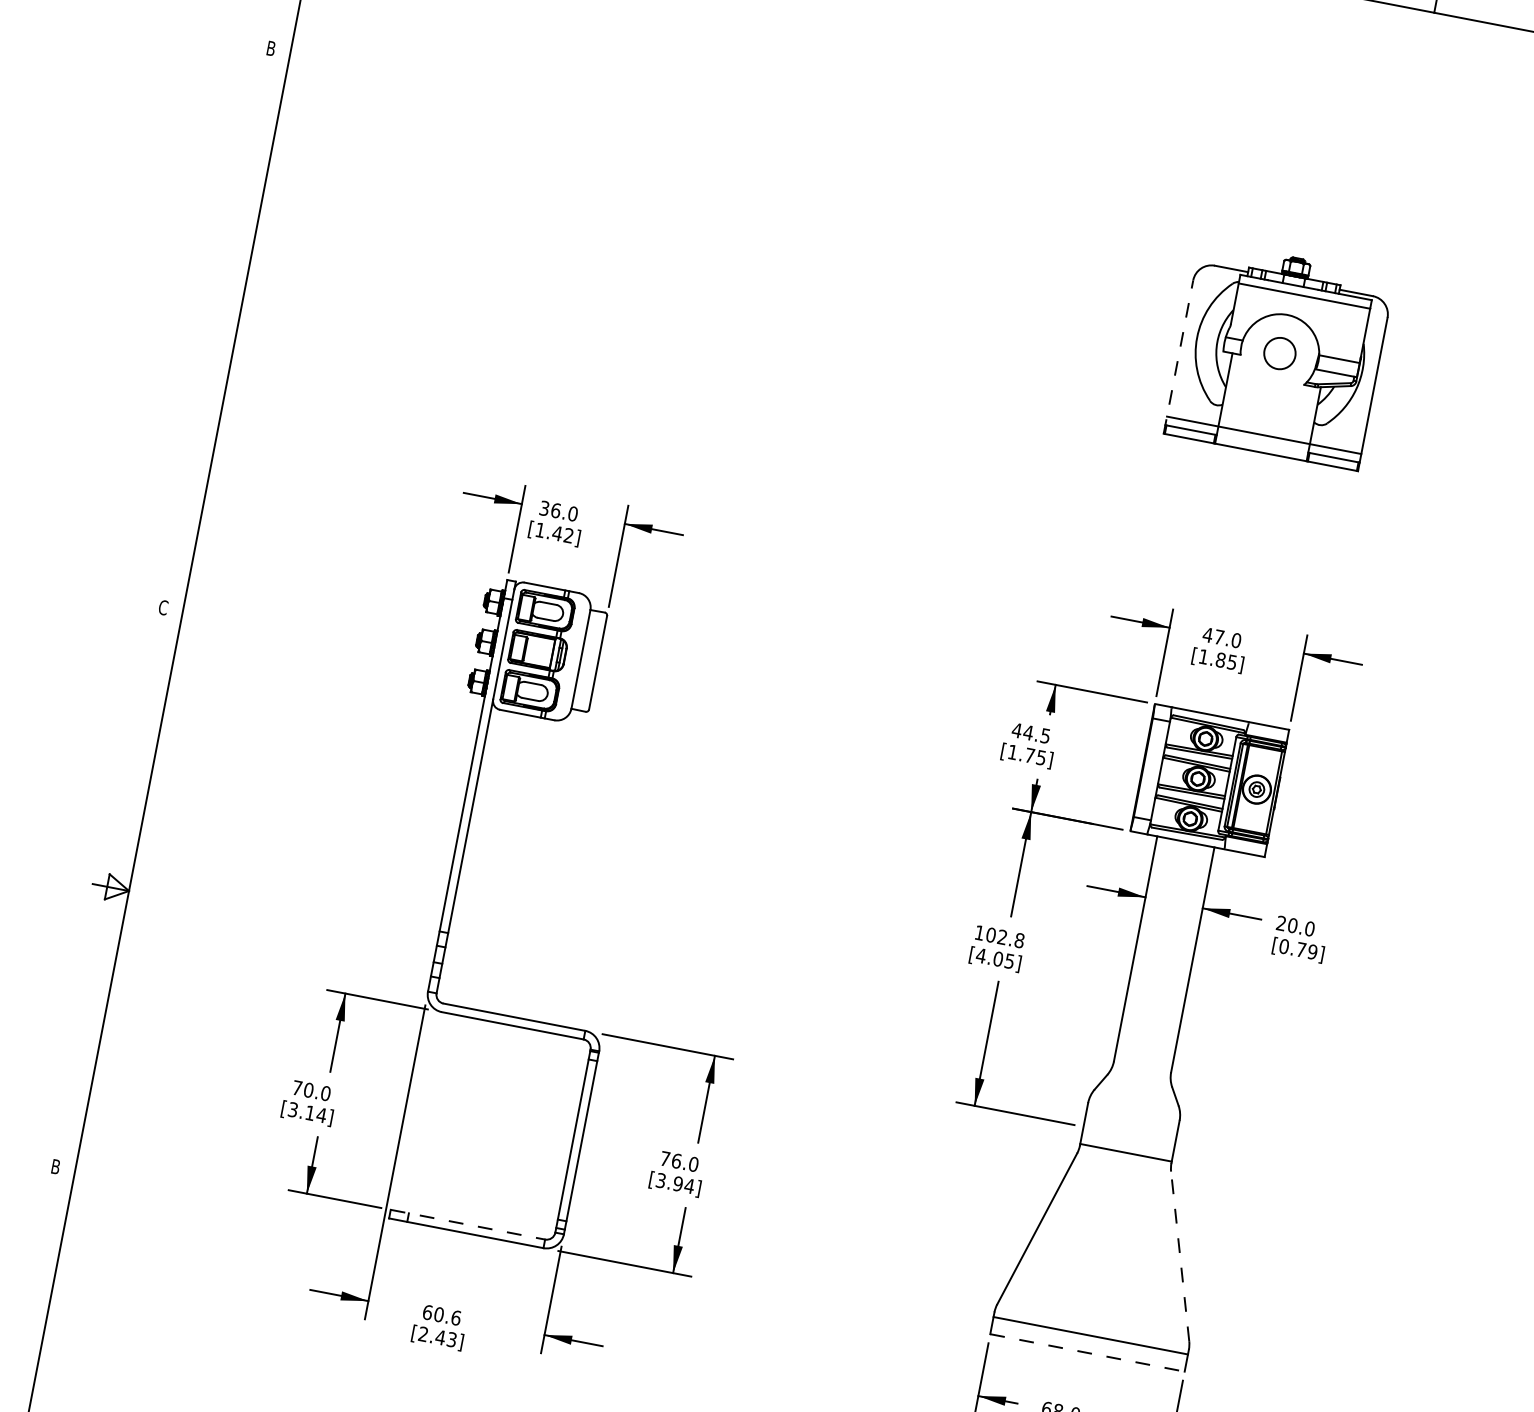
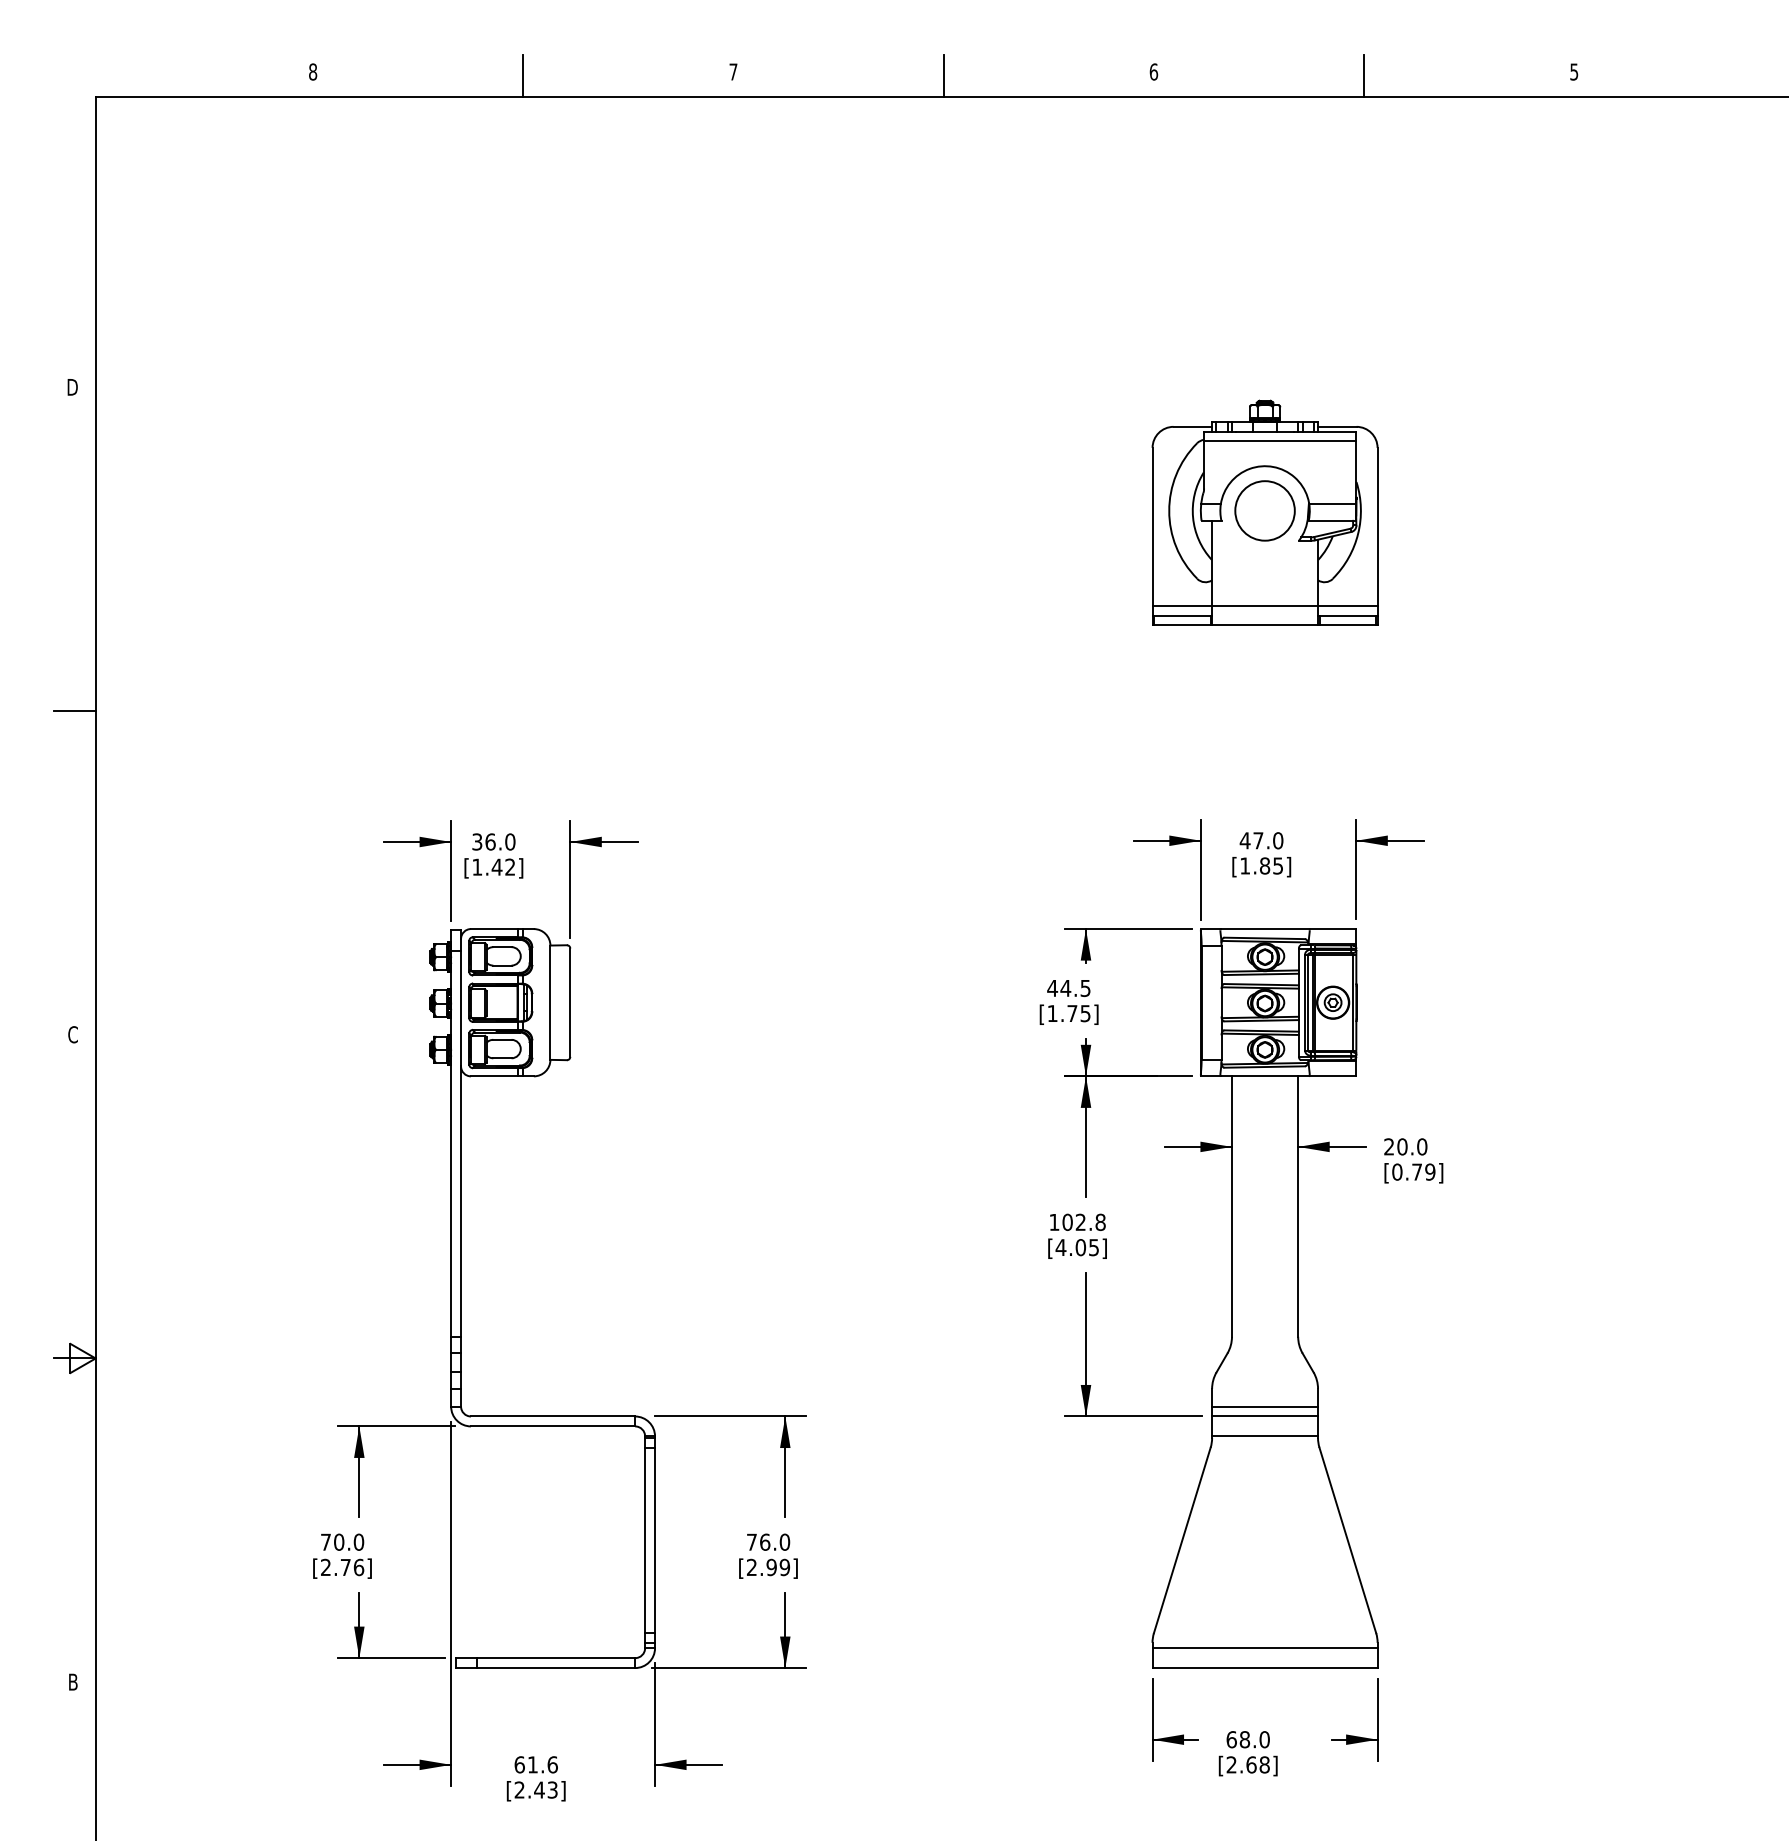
text: (270, 48) -> (72, 387), B -> D
line: (218, 328) -> (74, 711), added
circle: (1279, 353) -> (1264, 510), size x1.67
line: (1178, 356) -> (1152, 536), dashed -> solid
text: (307, 1112) -> (342, 1567), [3.14] -> [2.76]
line: (1131, 1127) -> (1265, 1406), added
line: (1129, 1135) -> (1265, 1416), added
text: (675, 1183) -> (768, 1567), [3.94] -> [2.99]
line: (468, 1225) -> (546, 1658), dashed -> solid
line: (1179, 1256) -> (1347, 1540), dashed -> solid
text: (438, 1314) -> (532, 1764), 60.6 -> 61.6
line: (1087, 1353) -> (1265, 1668), dashed -> solid

